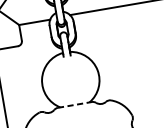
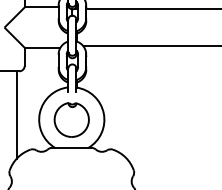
part: (70, 80) -> (71, 119), added
line: (21, 84) -> (16, 114), added
line: (74, 104) -> (71, 147), dashed -> solid

